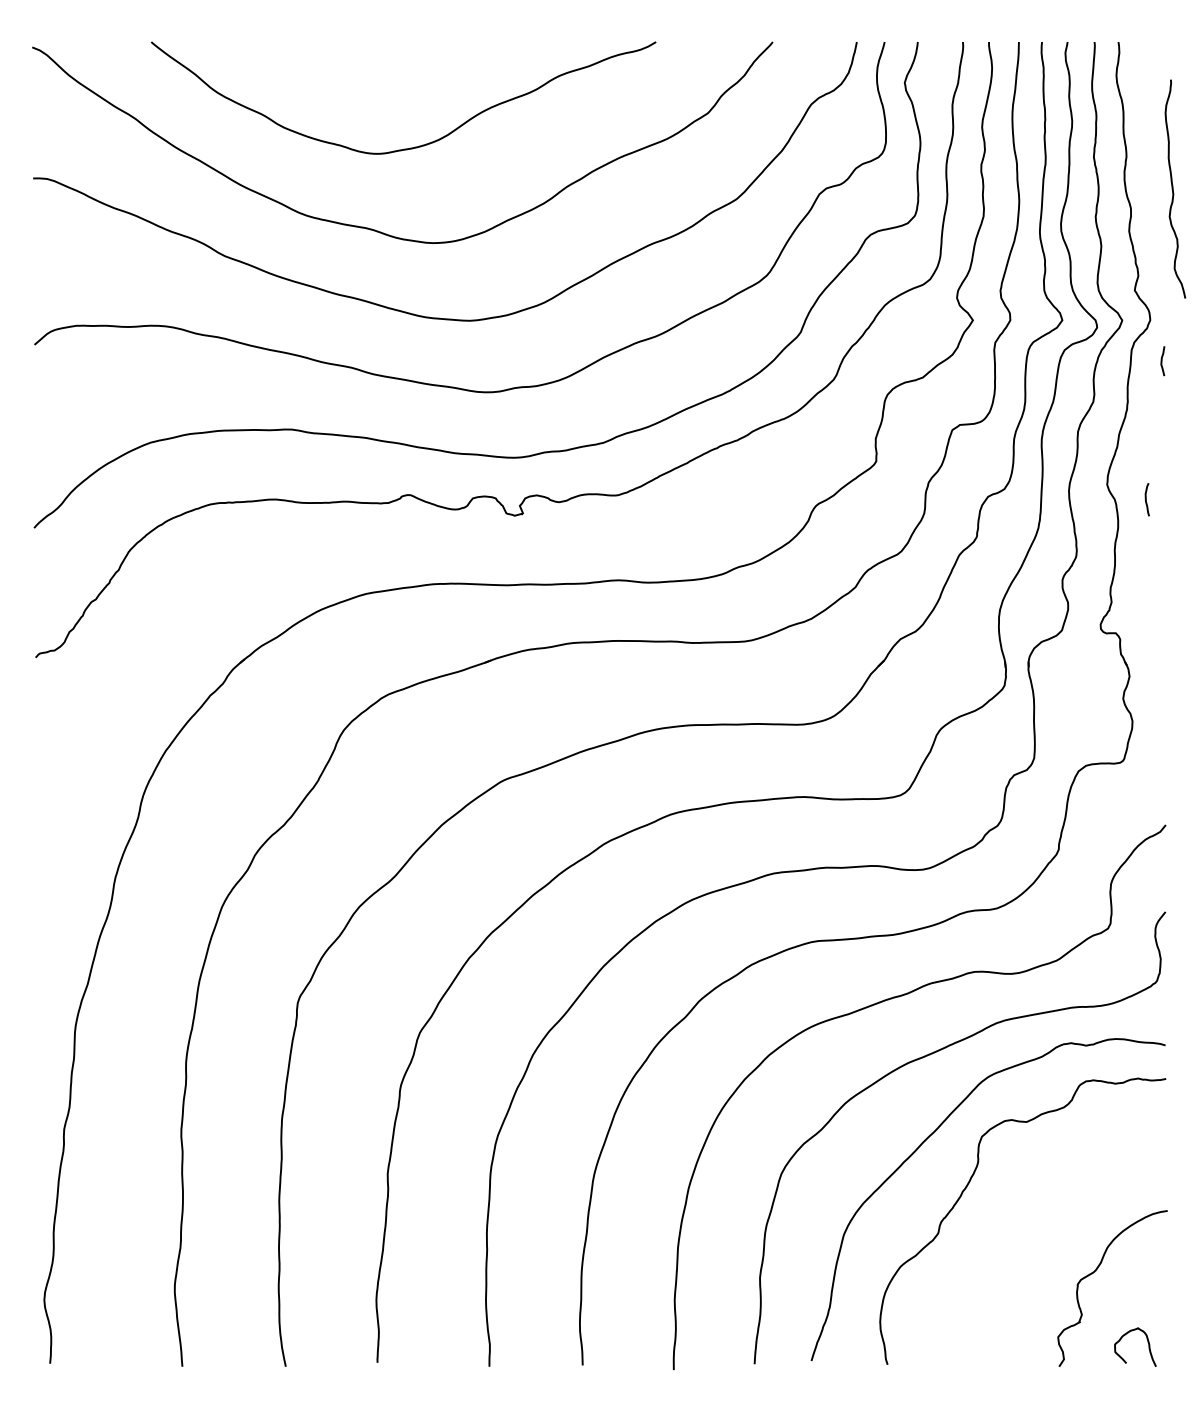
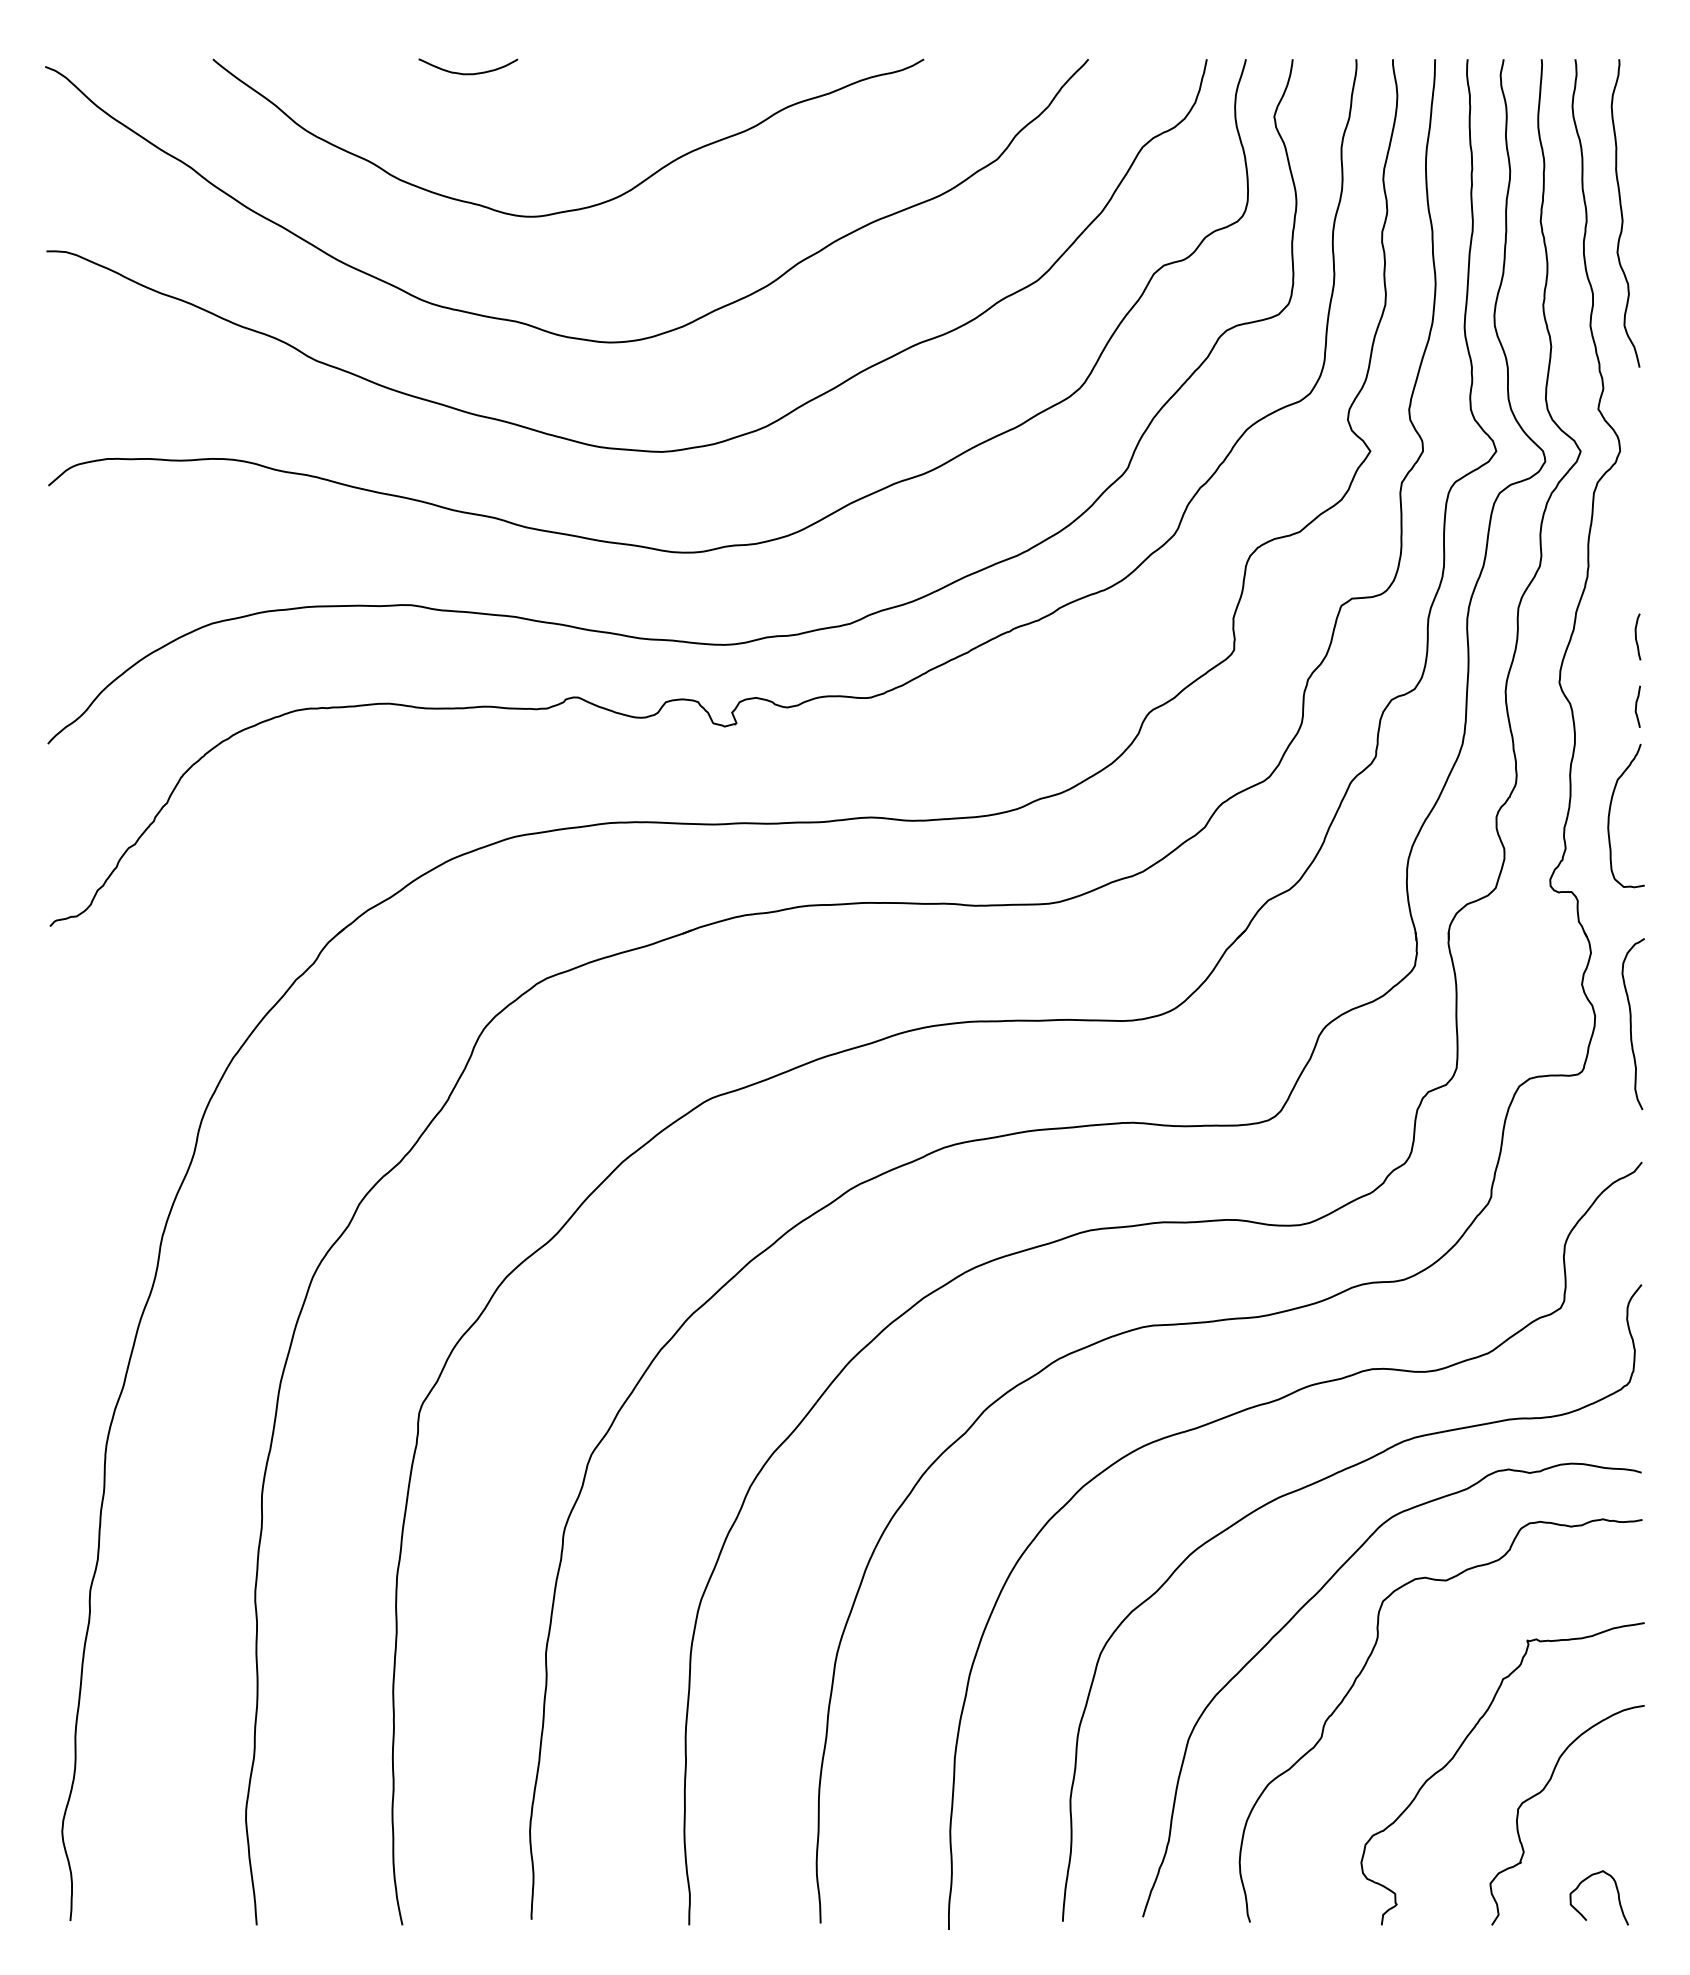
curve: (332, 52) -> (468, 73), added
curve: (1173, 189) -> (1622, 213), moved
curve: (1162, 360) -> (1637, 705), moved
curve: (1146, 499) -> (1636, 636), moved
curve: (1143, 577) -> (1610, 813), added
curve: (1158, 726) -> (1631, 1023), added
curve: (1038, 1239) -> (1462, 1745), added

